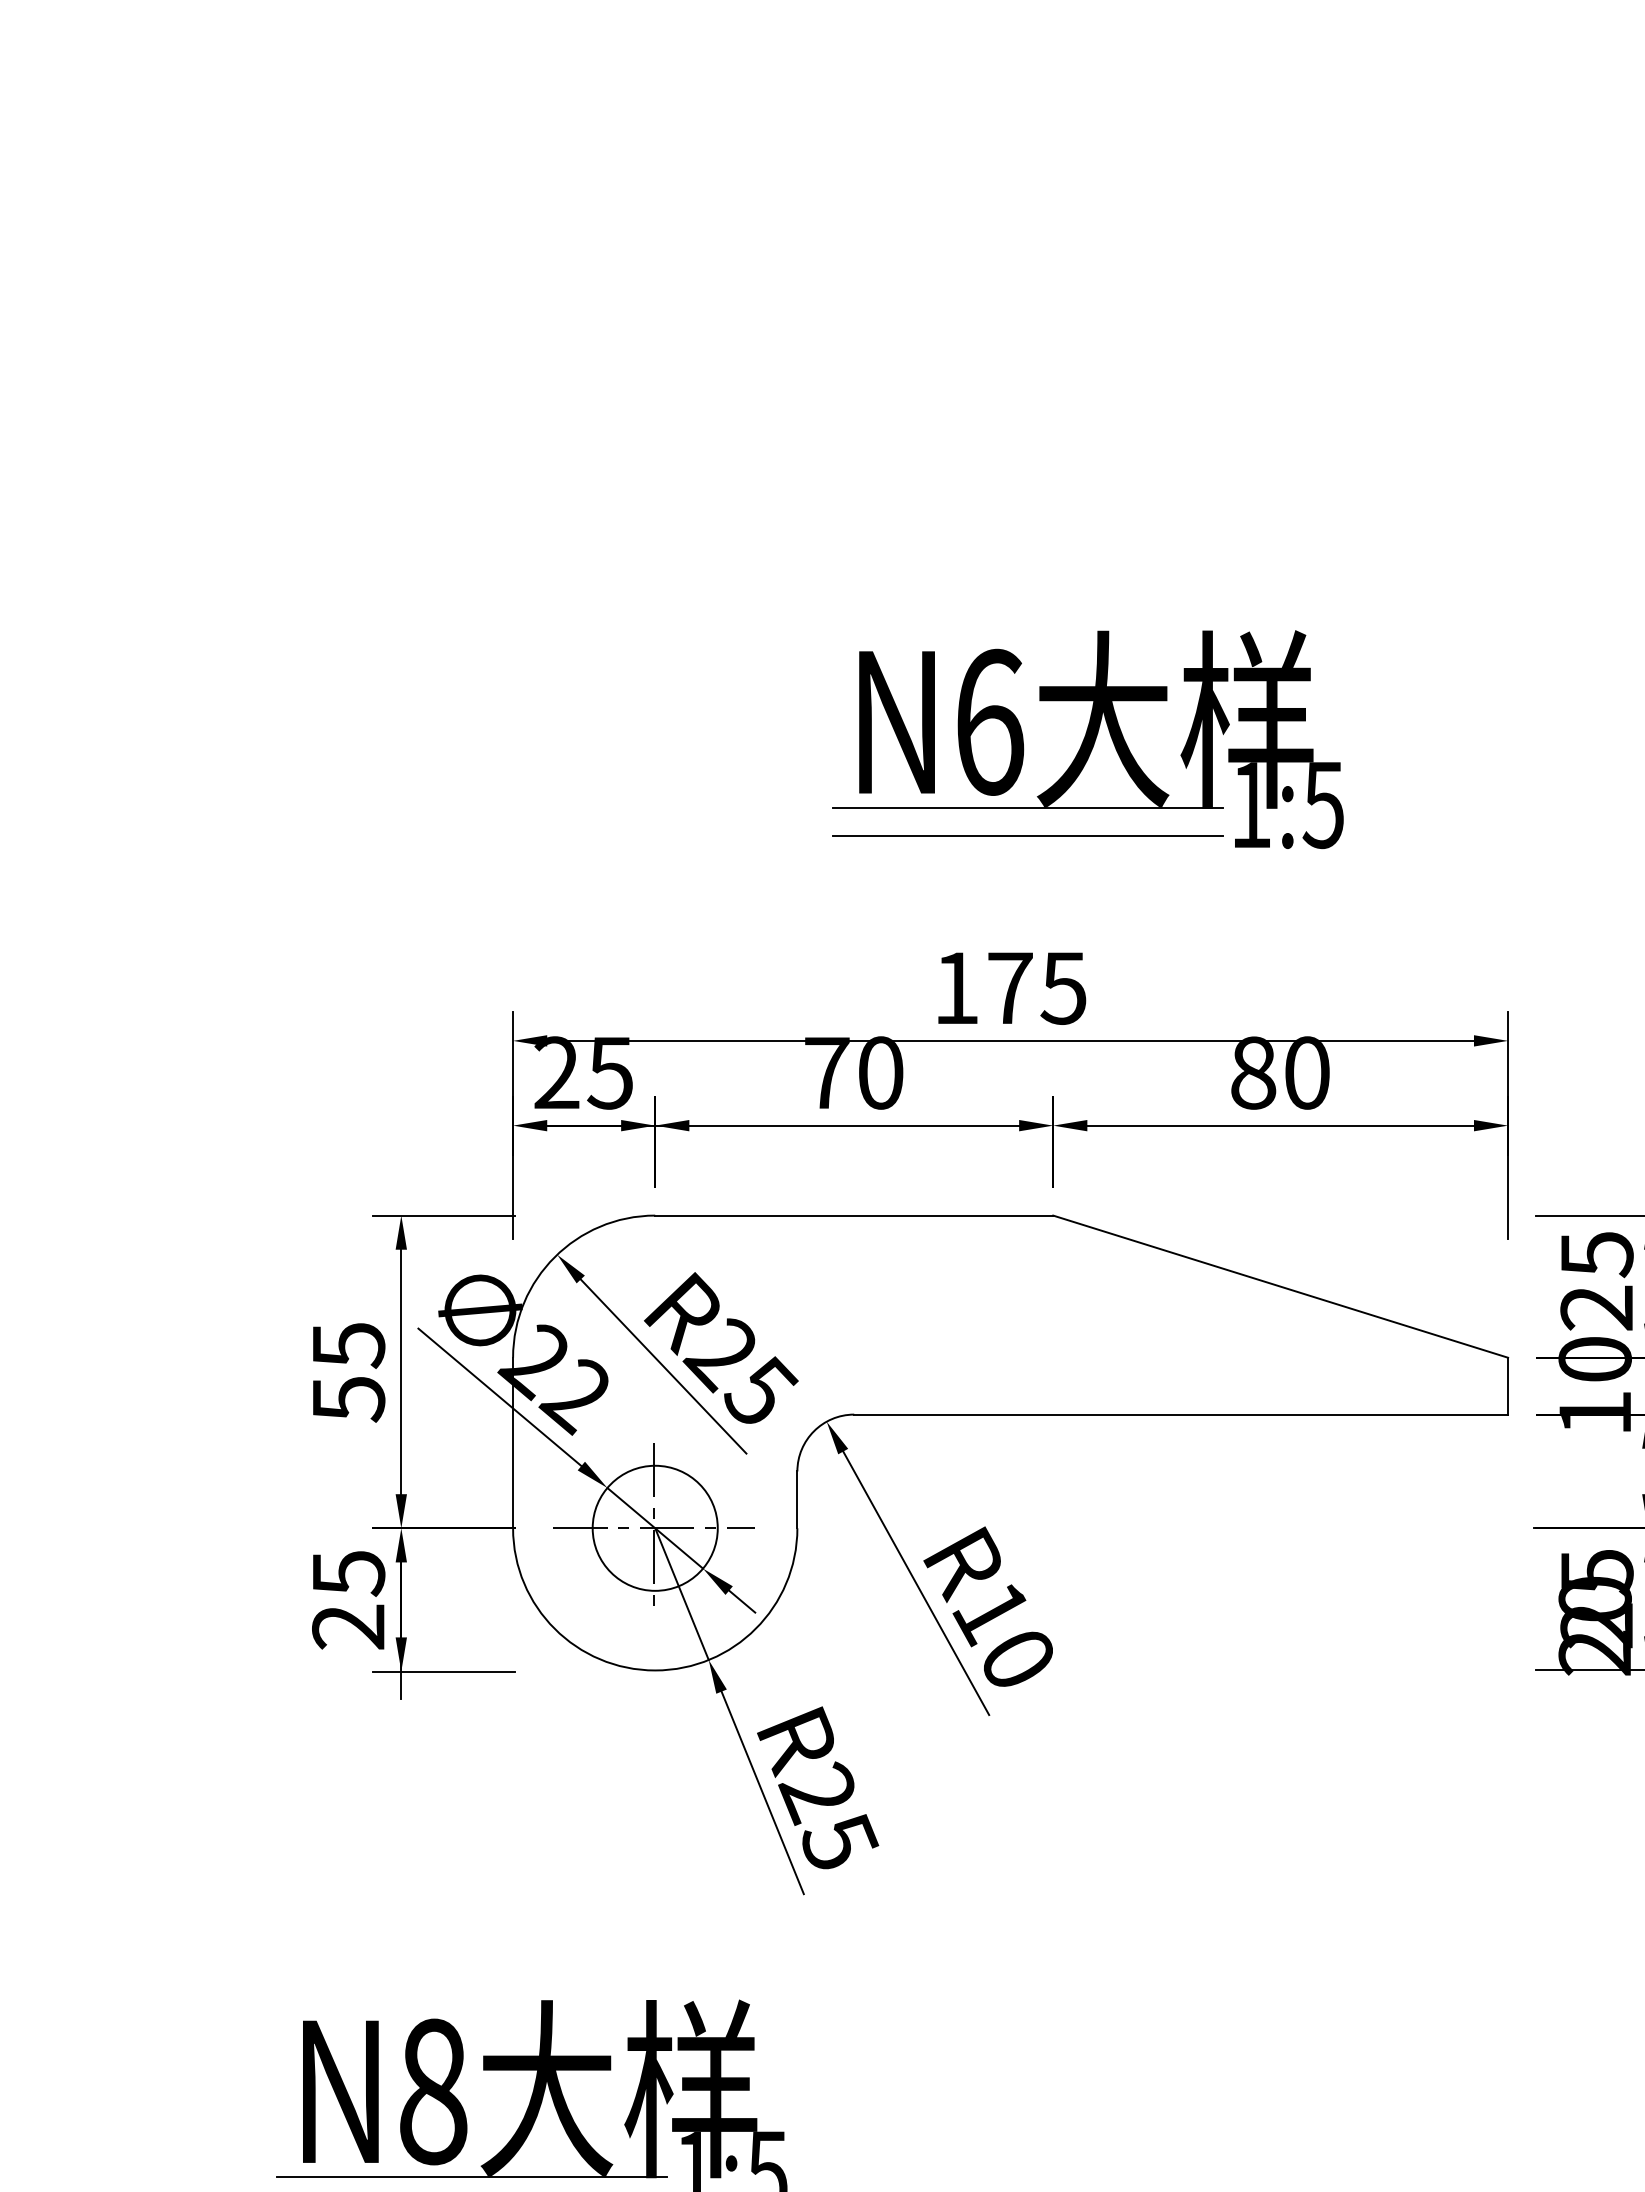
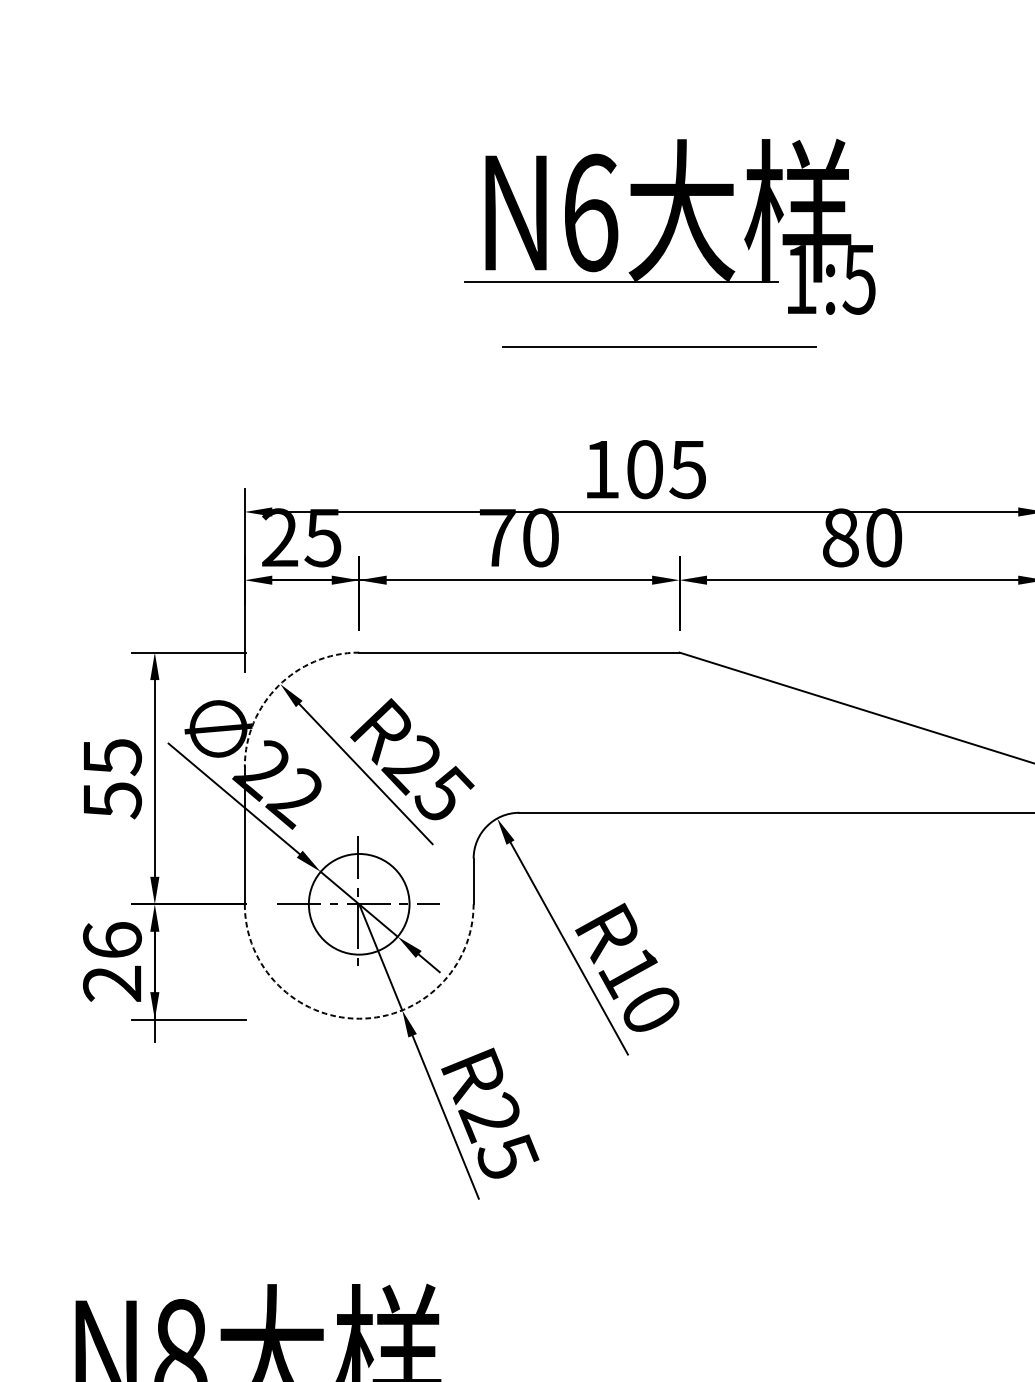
part: (1087, 739) -> (669, 226), moved
text: (1010, 987) -> (645, 469), 175 -> 105
arc: (554, 1257) -> (278, 686), solid -> dashed
text: (348, 1573) -> (112, 940), 25 -> 26
arc: (655, 1670) -> (359, 1018), solid -> dashed

